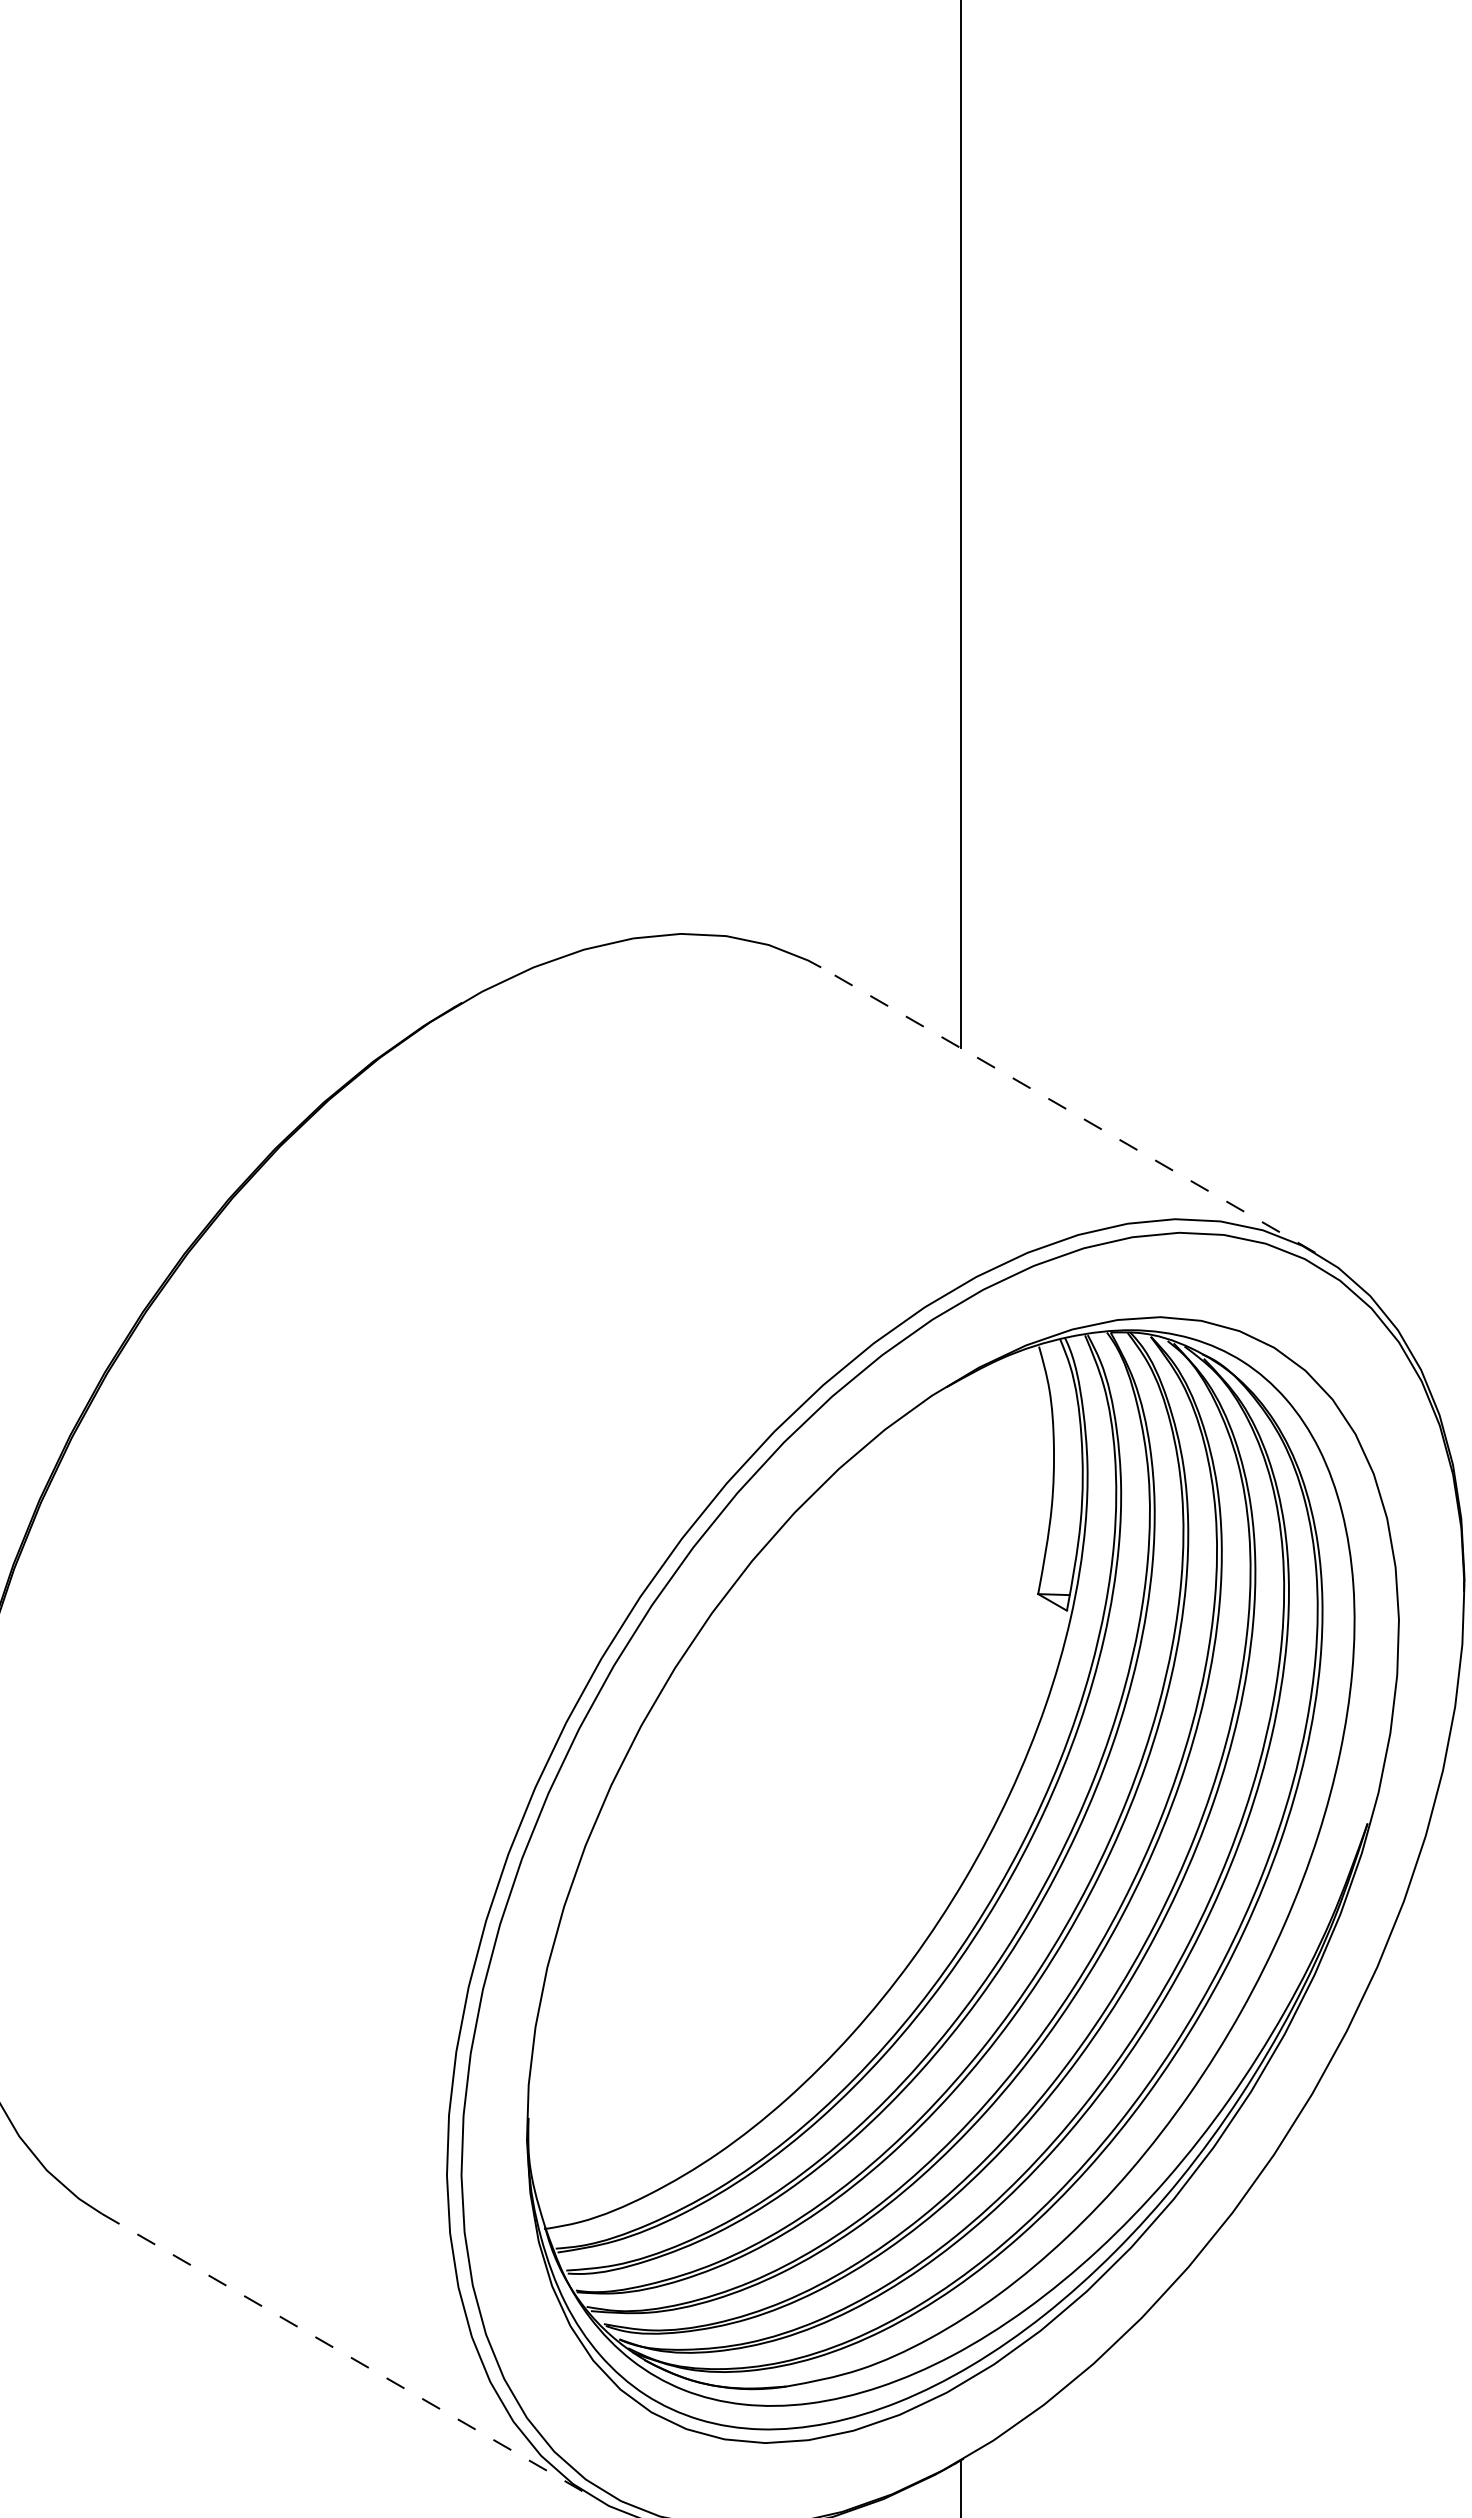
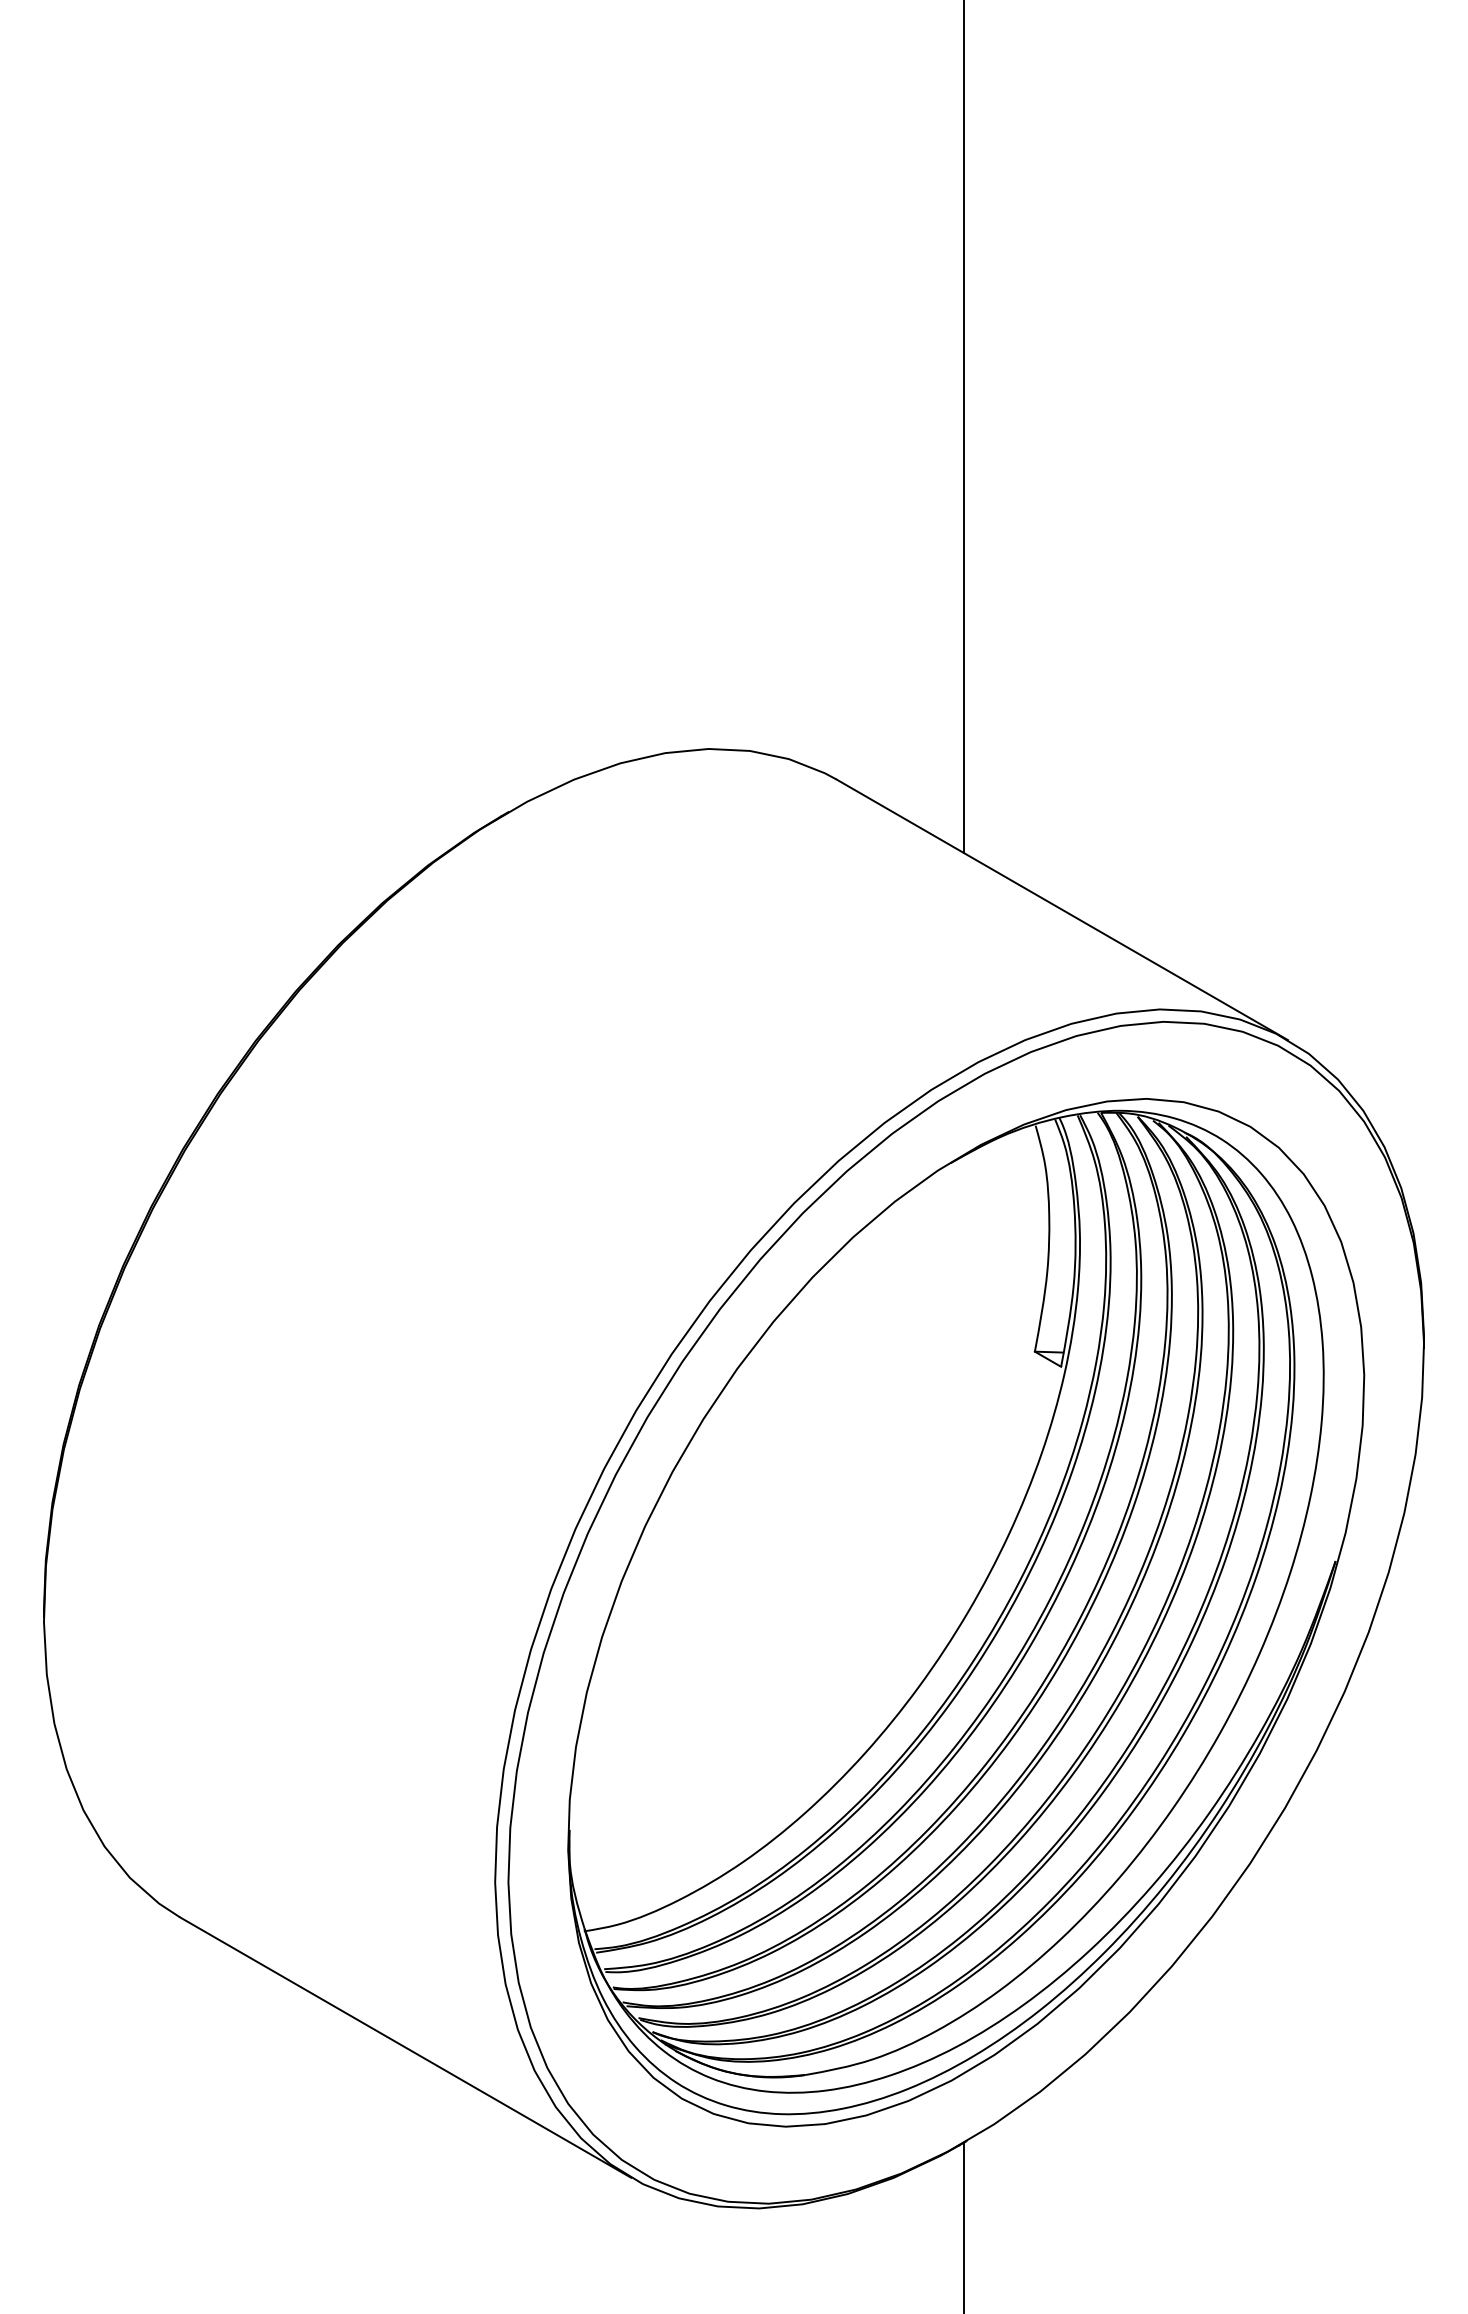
line: (1067, 1109) -> (1061, 909), dashed -> solid
line: (349, 2356) -> (406, 2047), dashed -> solid

